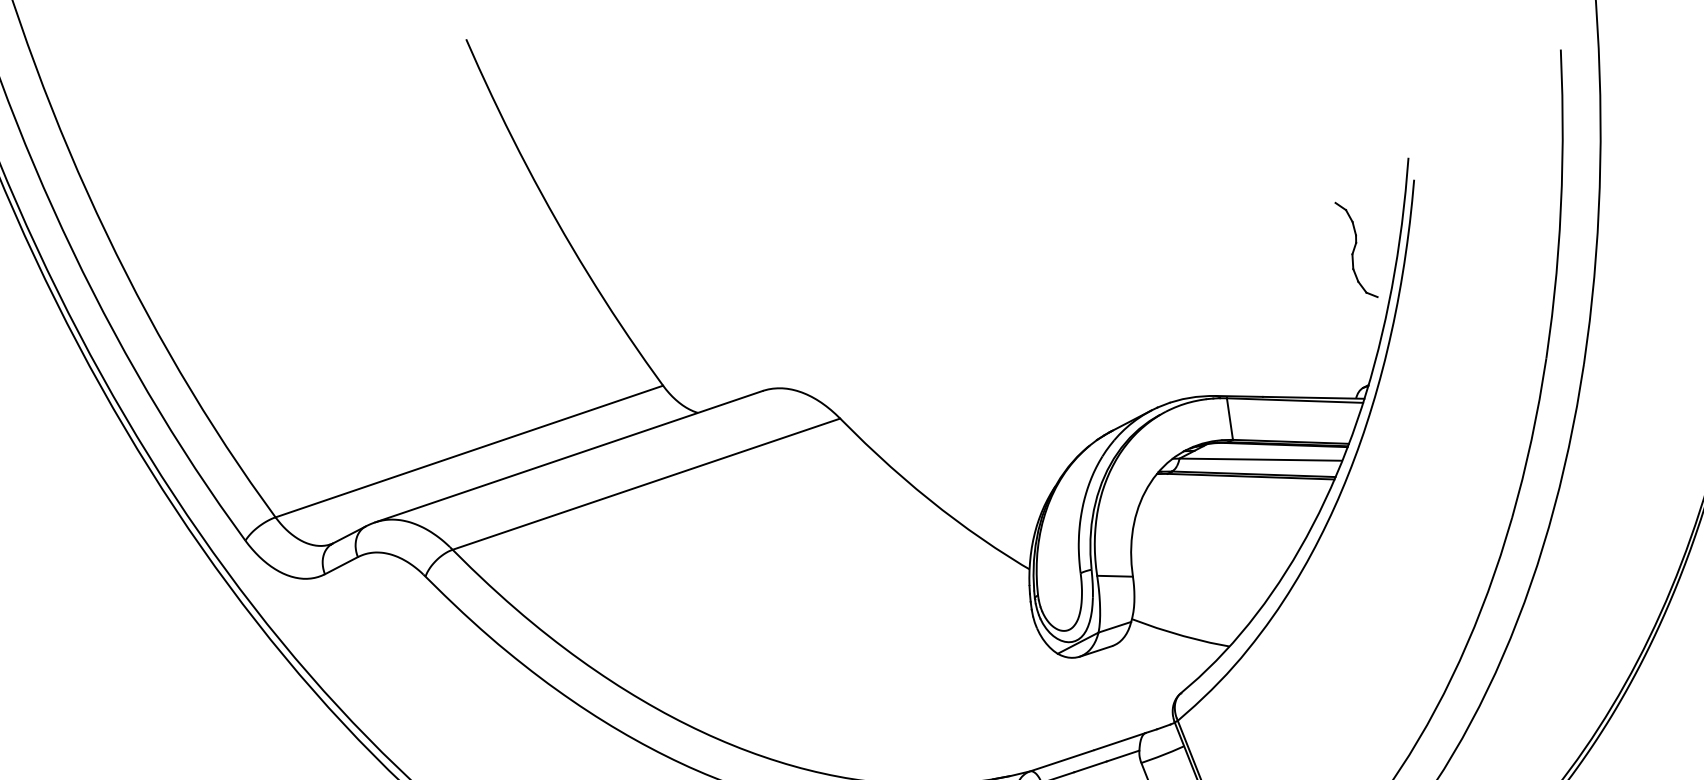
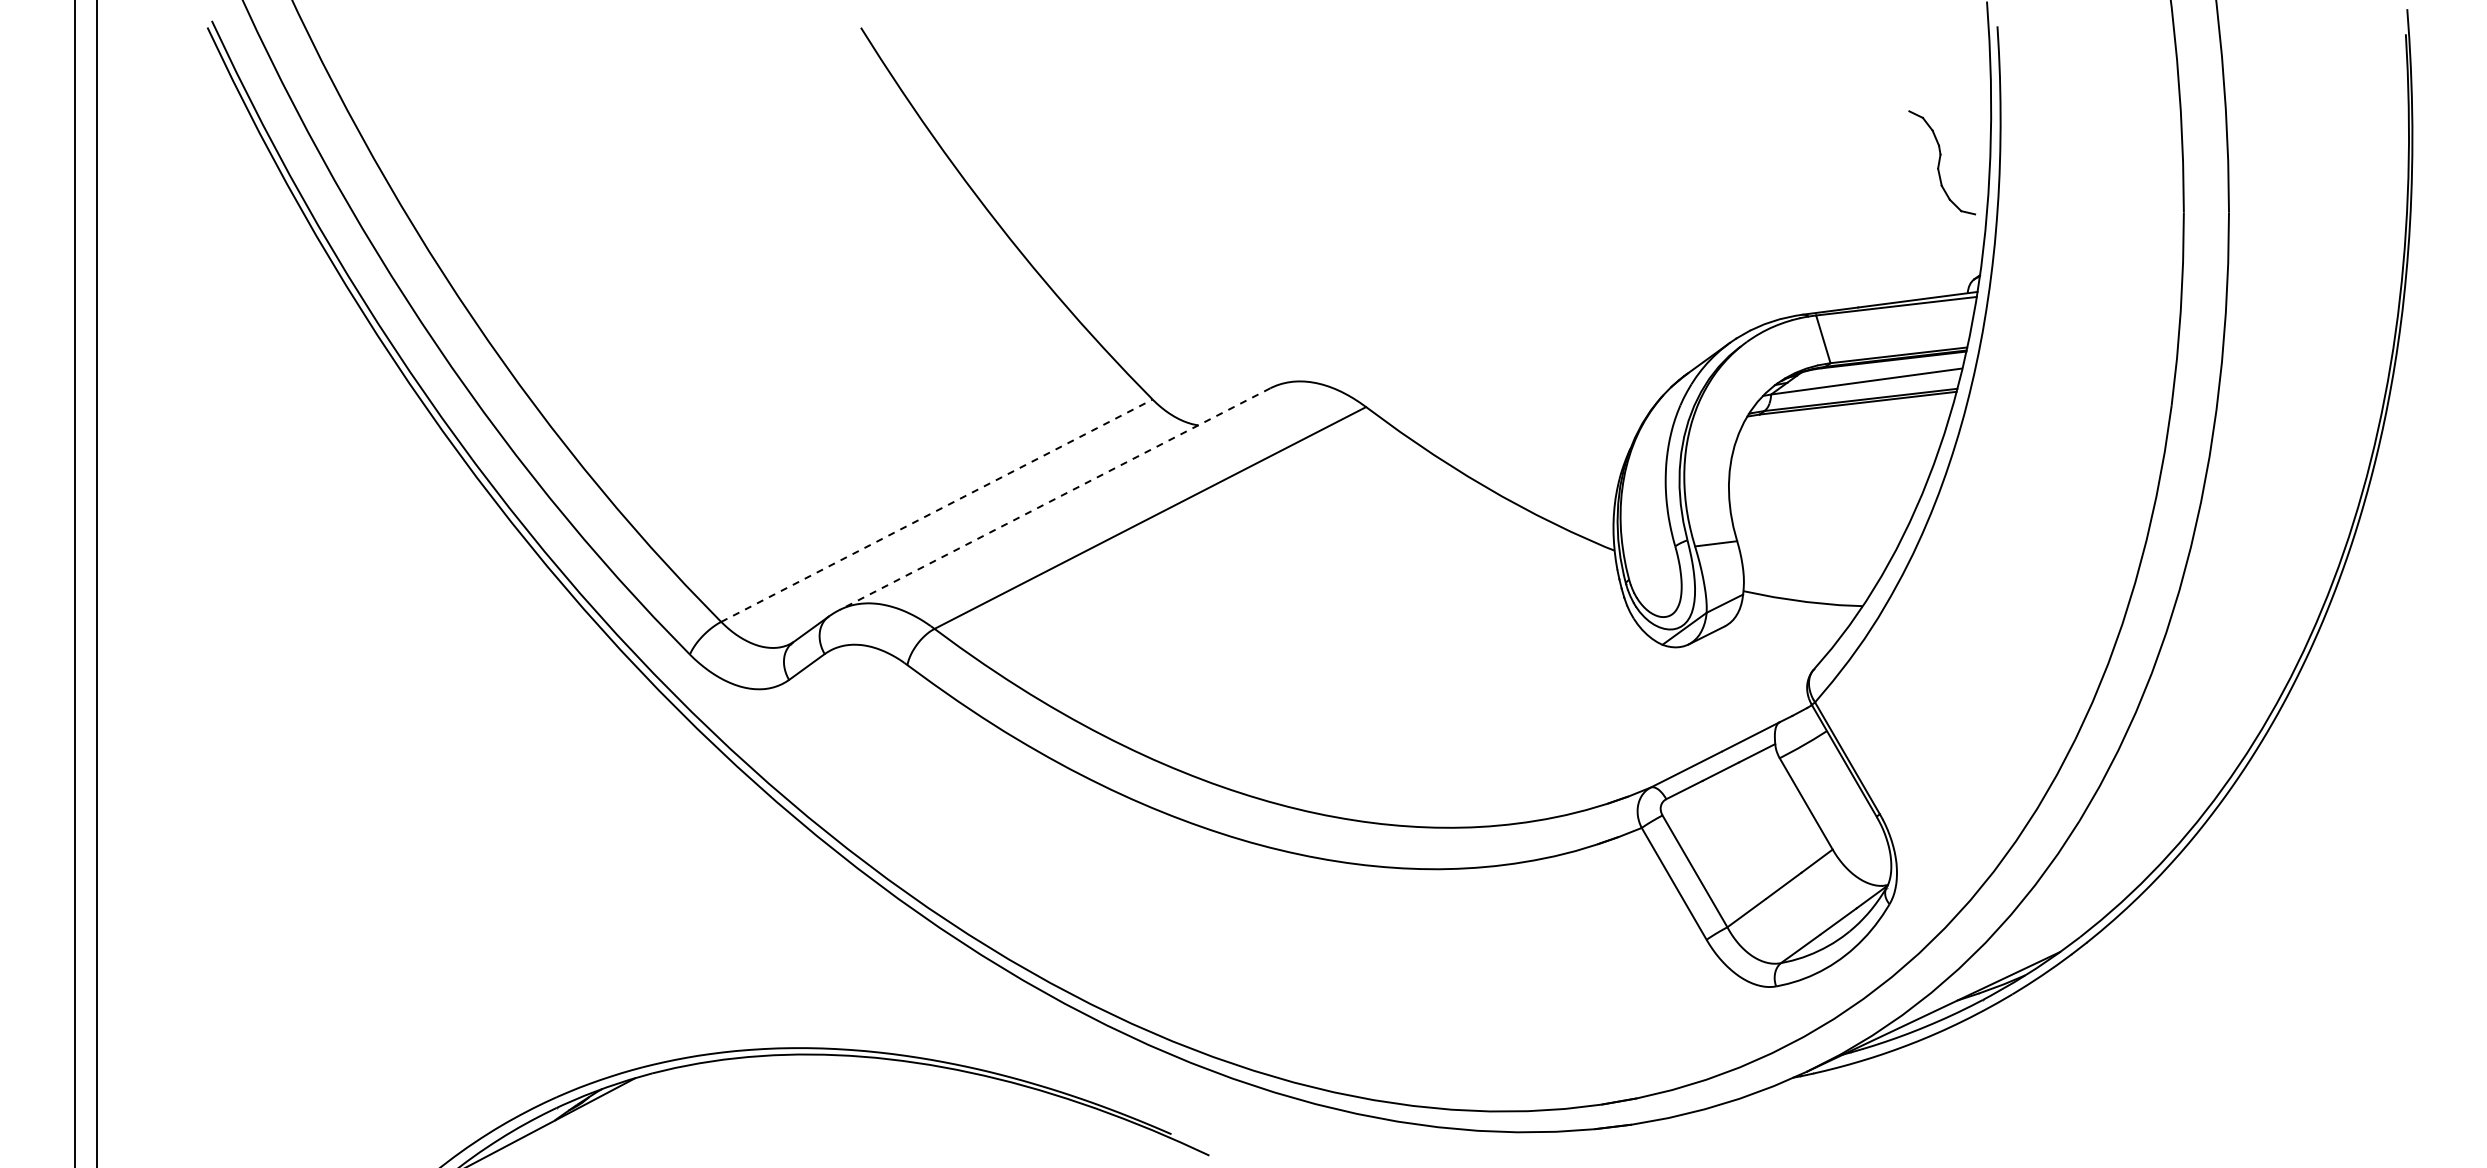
part: (1356, 249) -> (1941, 162), moved
line: (469, 451) -> (936, 510), solid -> dashed
line: (568, 456) -> (1054, 499), solid -> dashed

